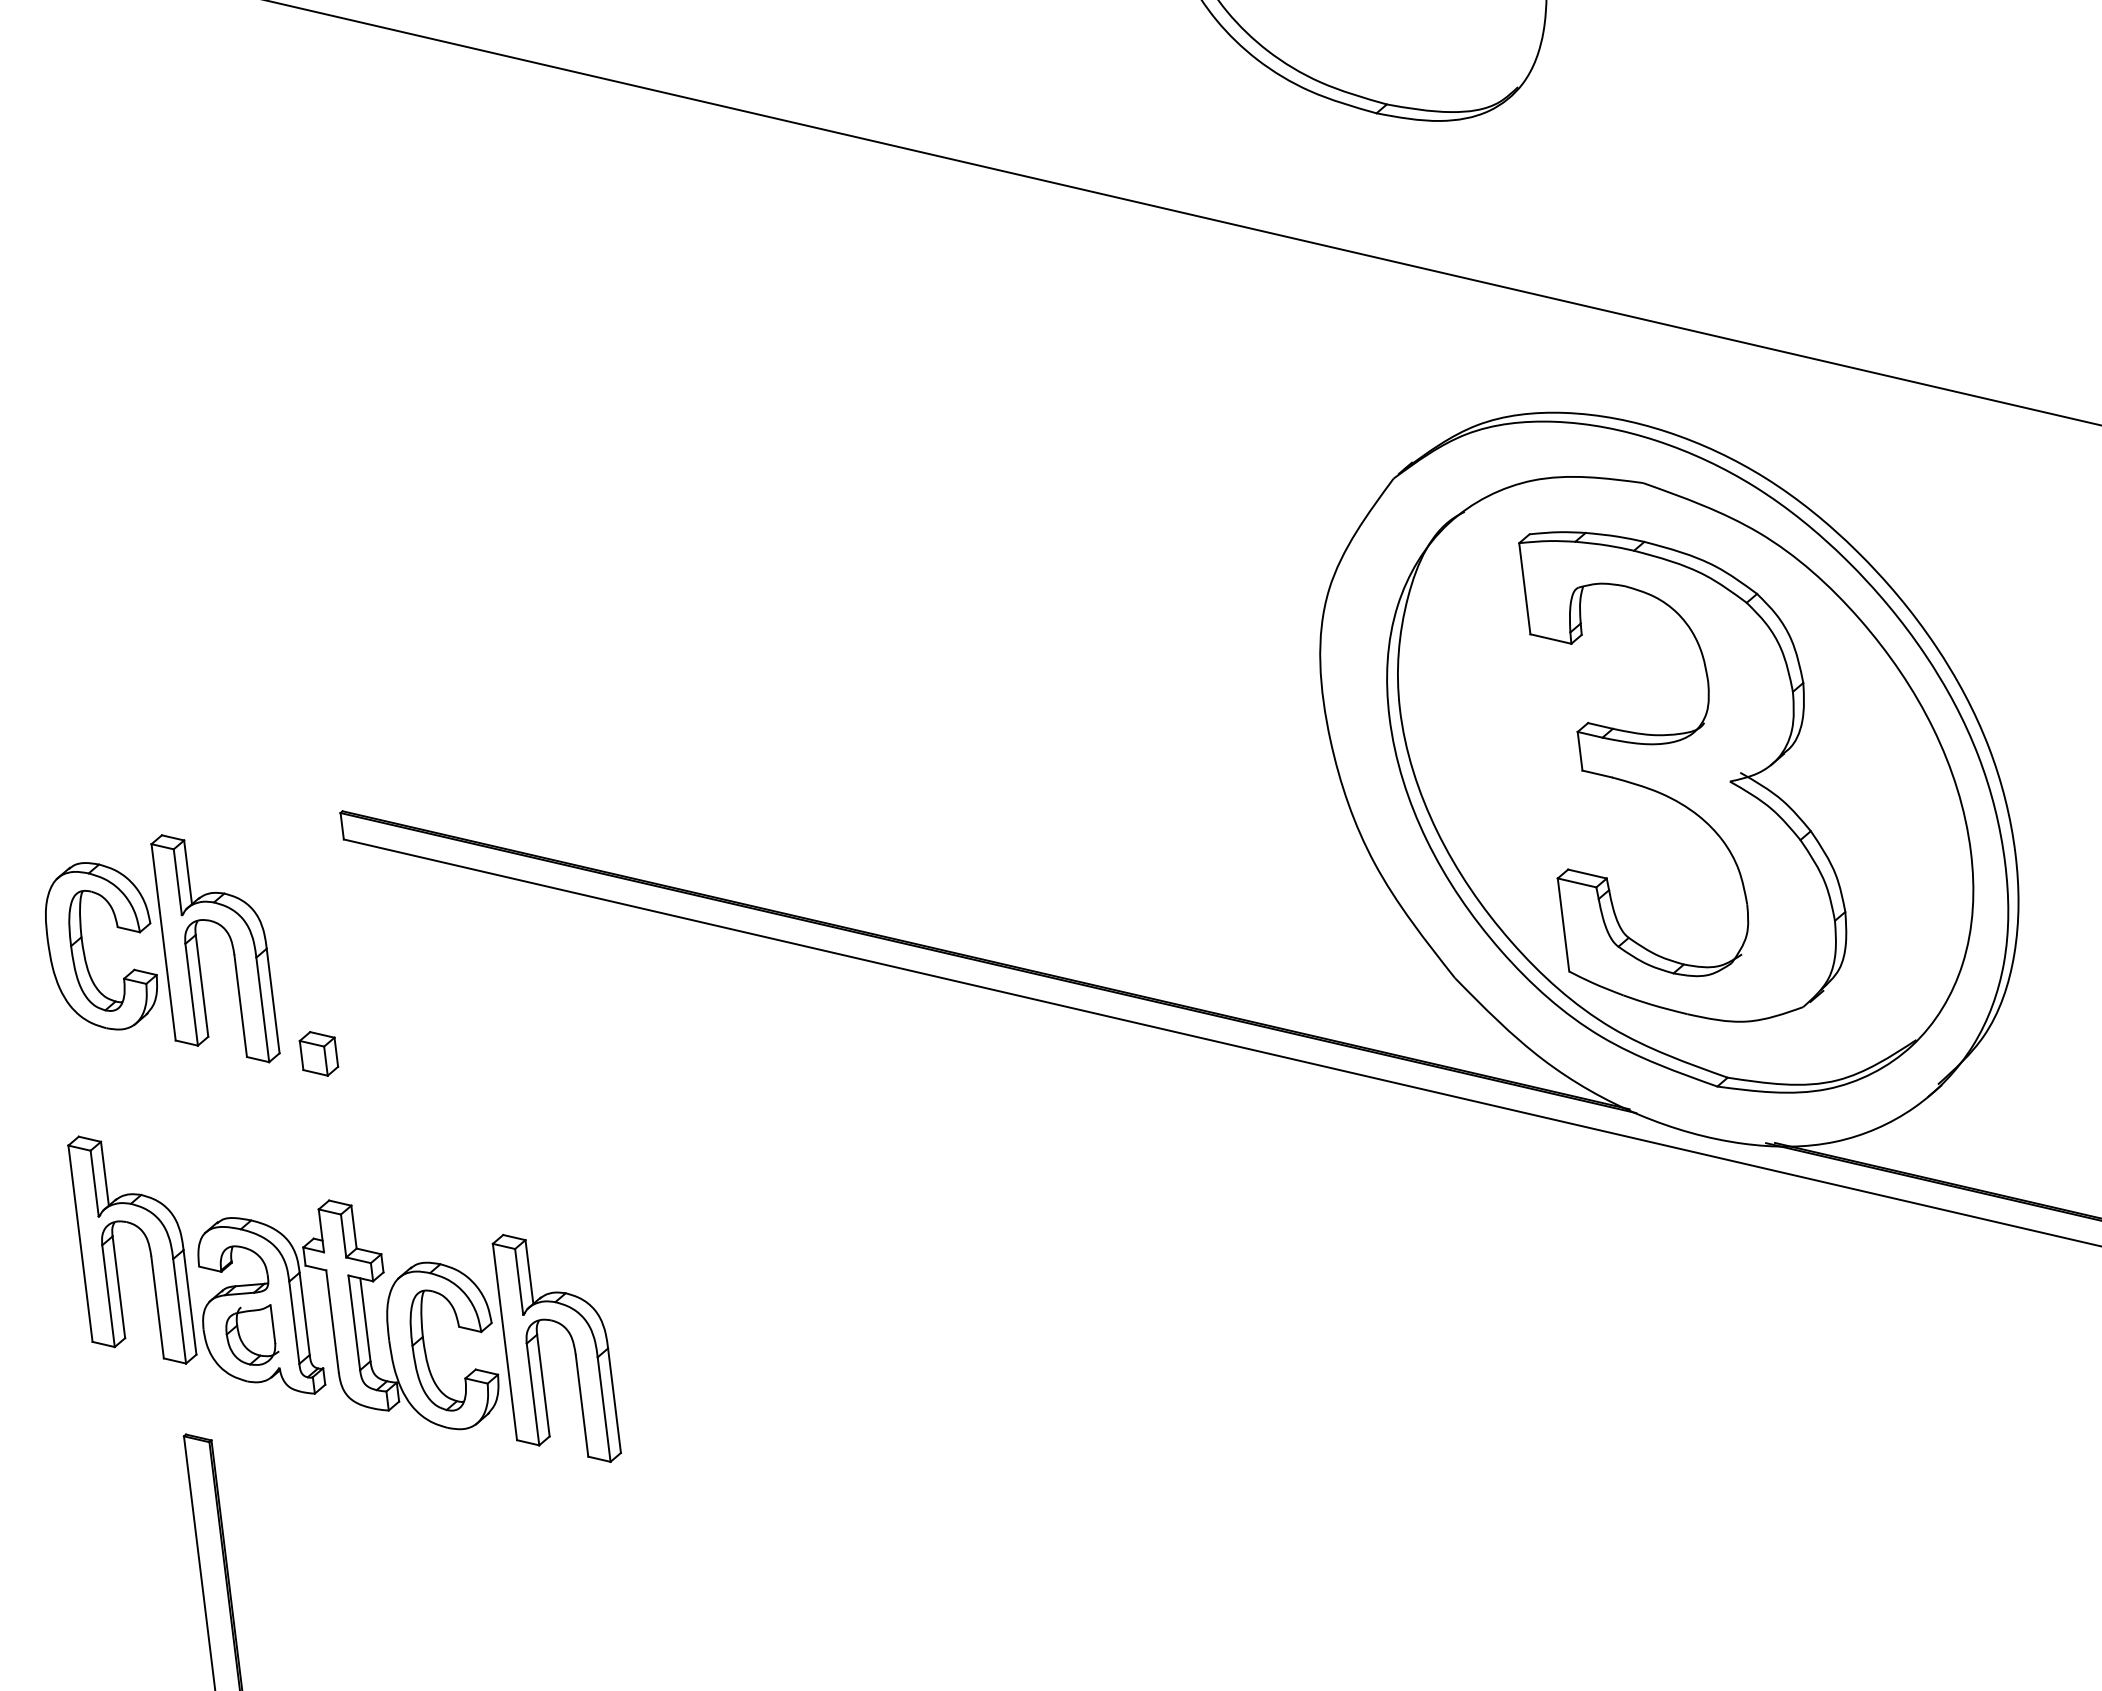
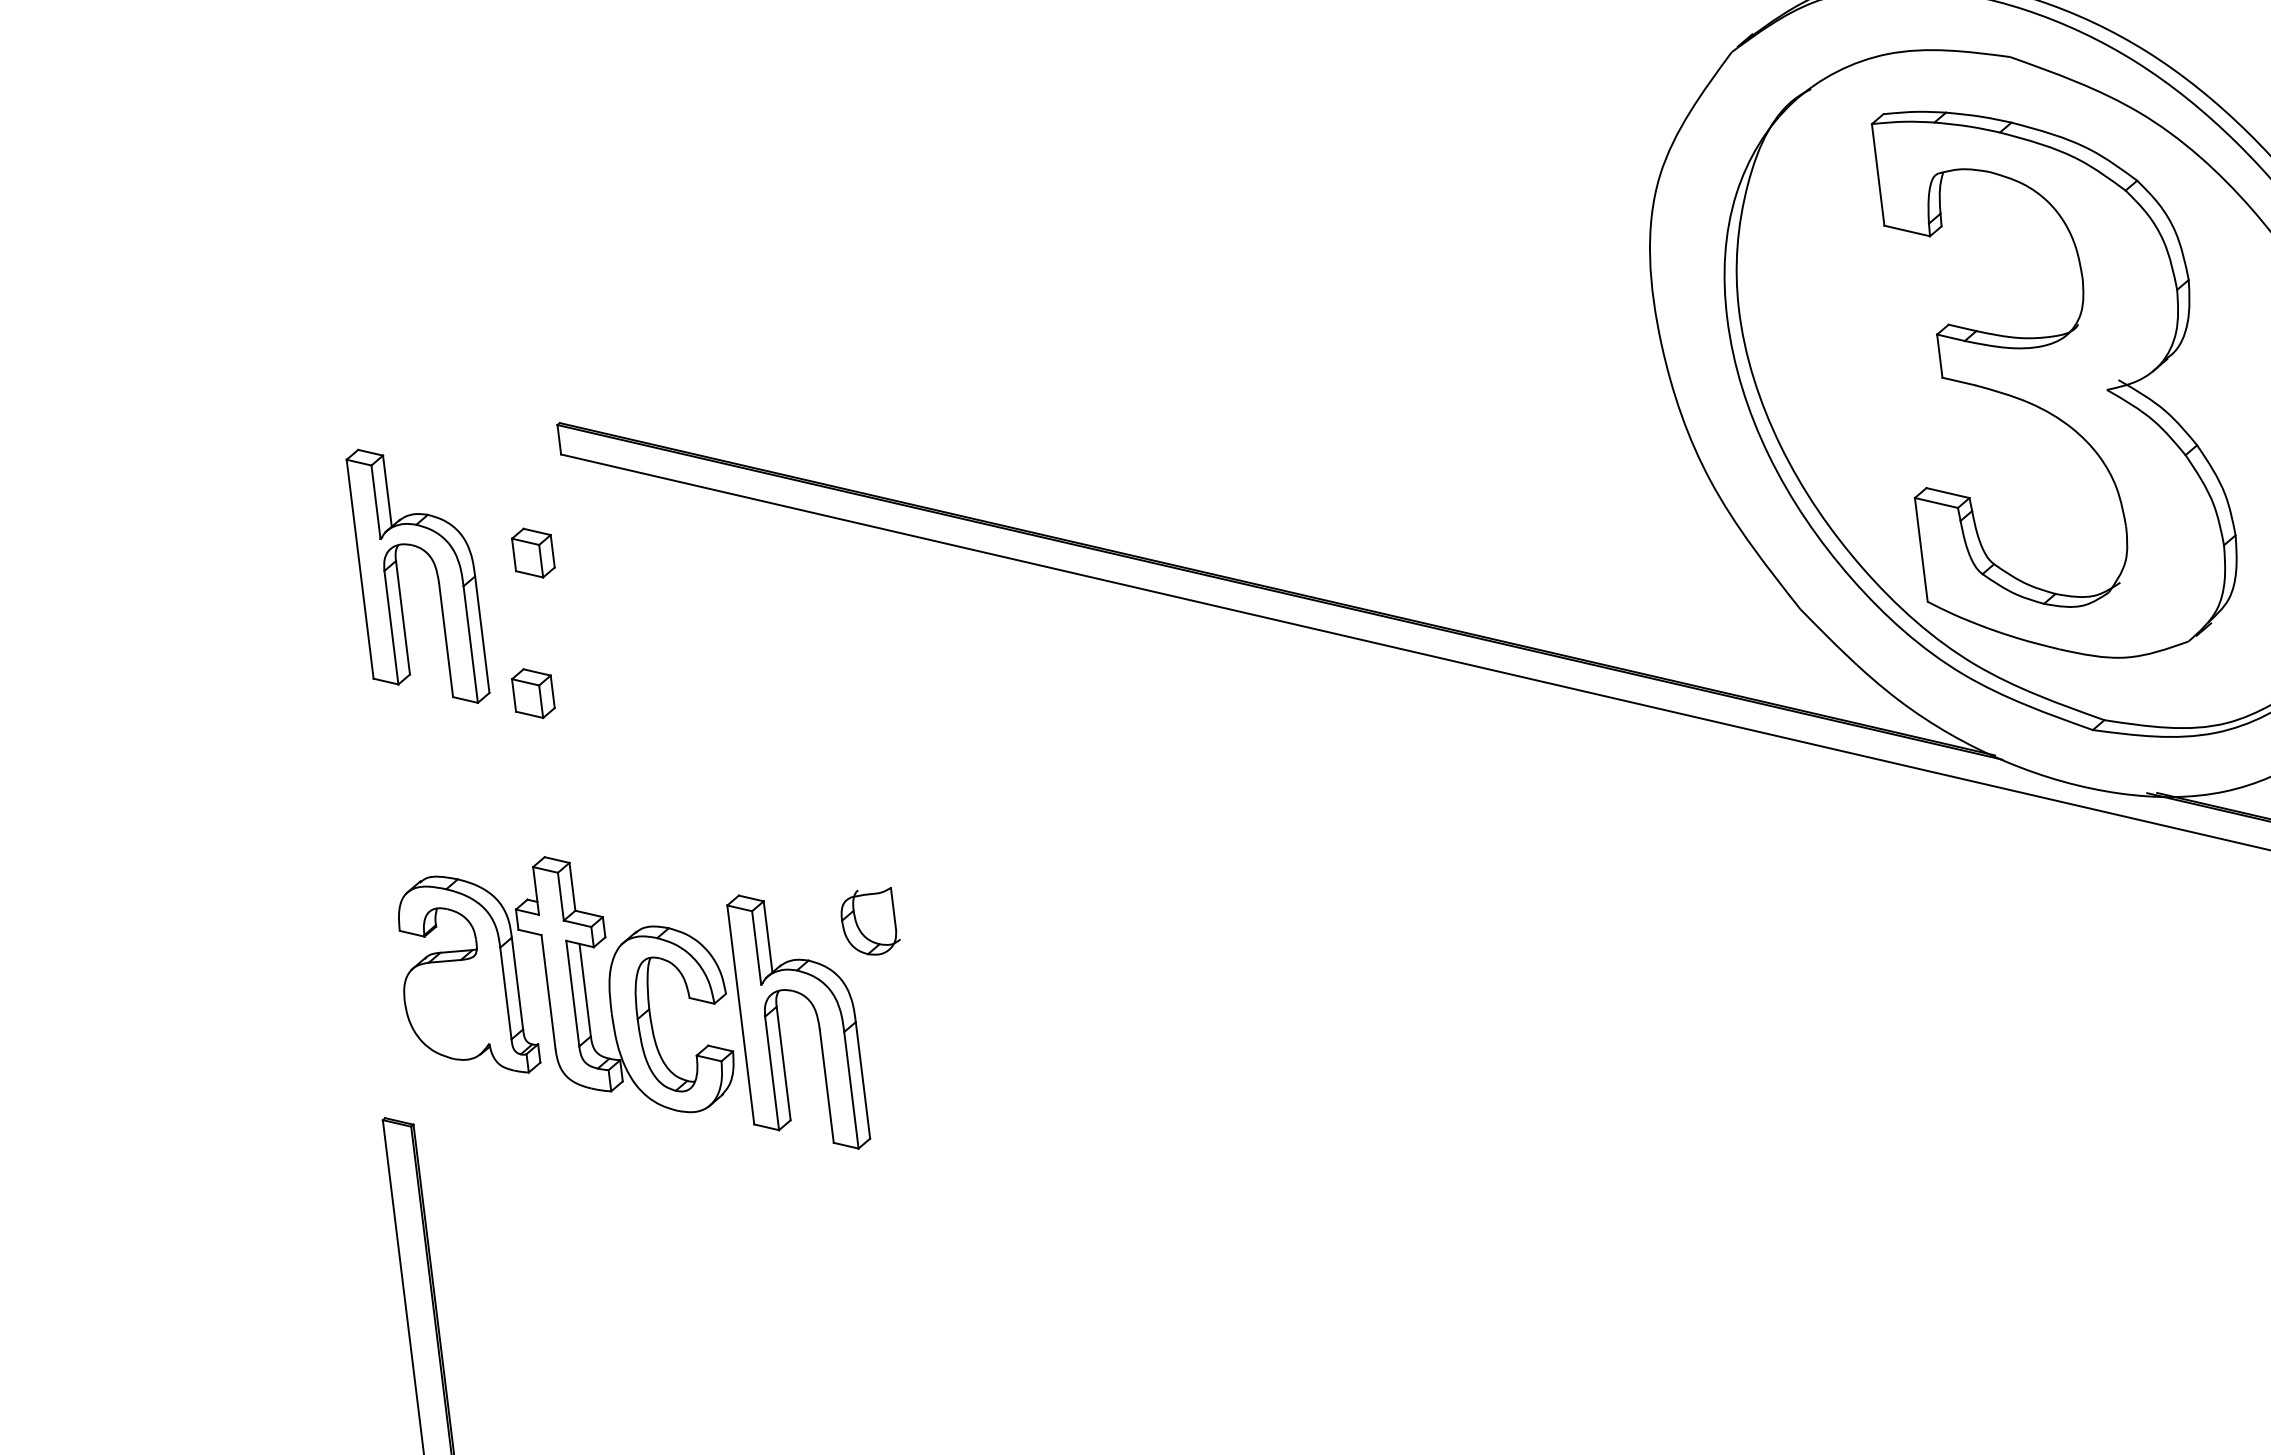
part: (318, 927) -> (532, 552), added
part: (84, 948) -> (271, 576), removed
part: (148, 1247) -> (343, 909), removed
part: (252, 1334) -> (870, 920), moved

